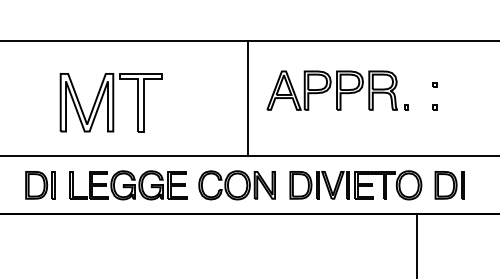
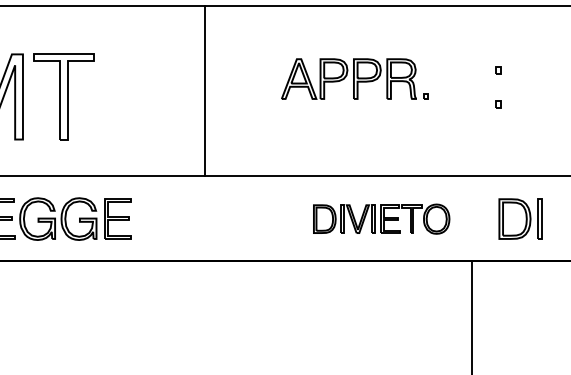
part: (337, 90) -> (354, 78), size x0.7
line: (248, 98) -> (205, 90), moved
part: (236, 185) -> (205, 219), removed
part: (355, 185) -> (381, 219), size x0.7

